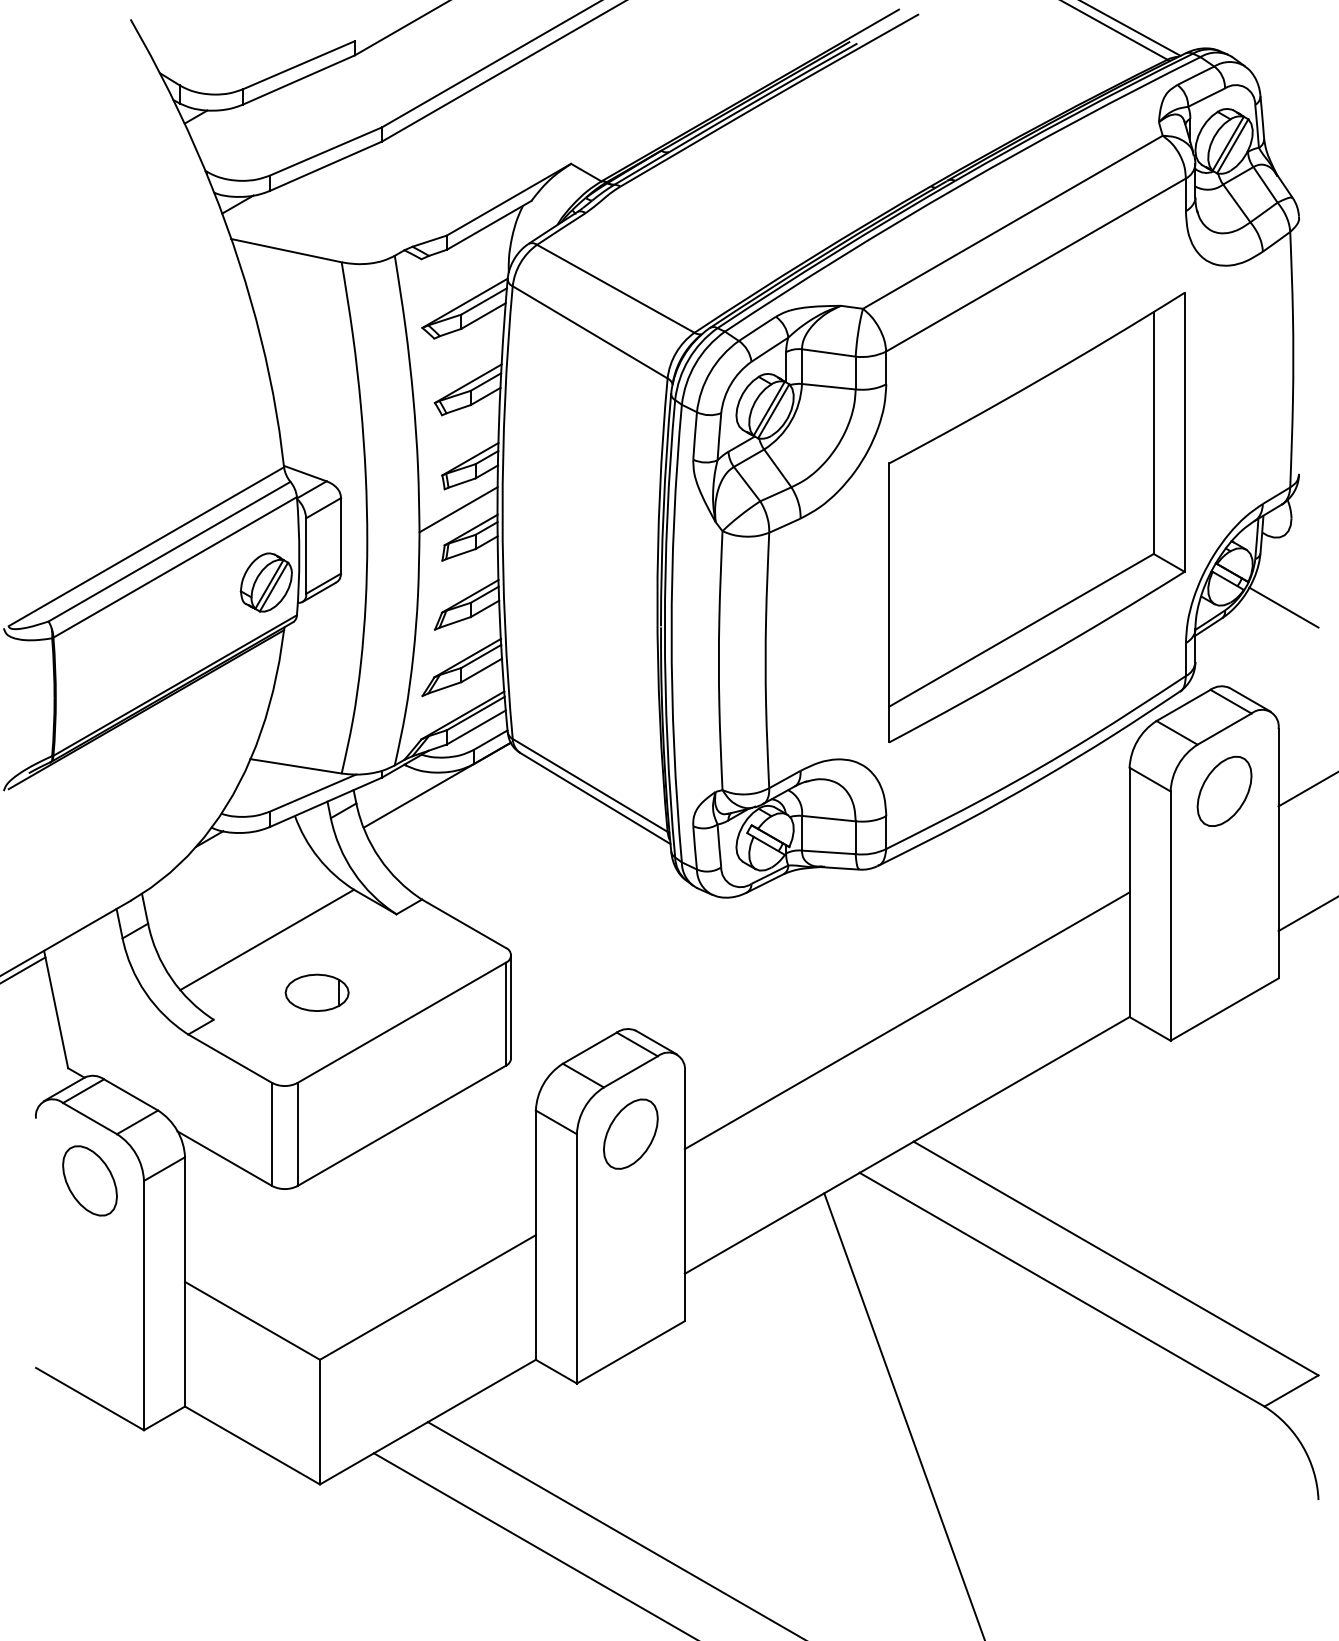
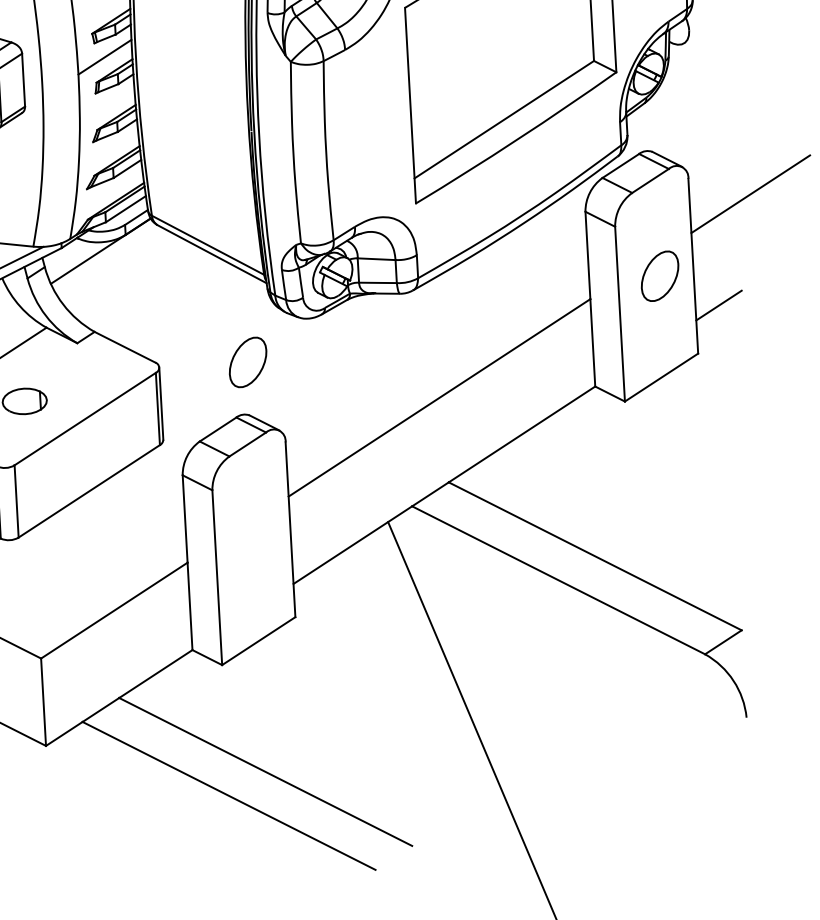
line: (1283, 607) -> (687, 93), removed
part: (1224, 790) -> (660, 275), moved
part: (630, 1133) -> (247, 361), moved

